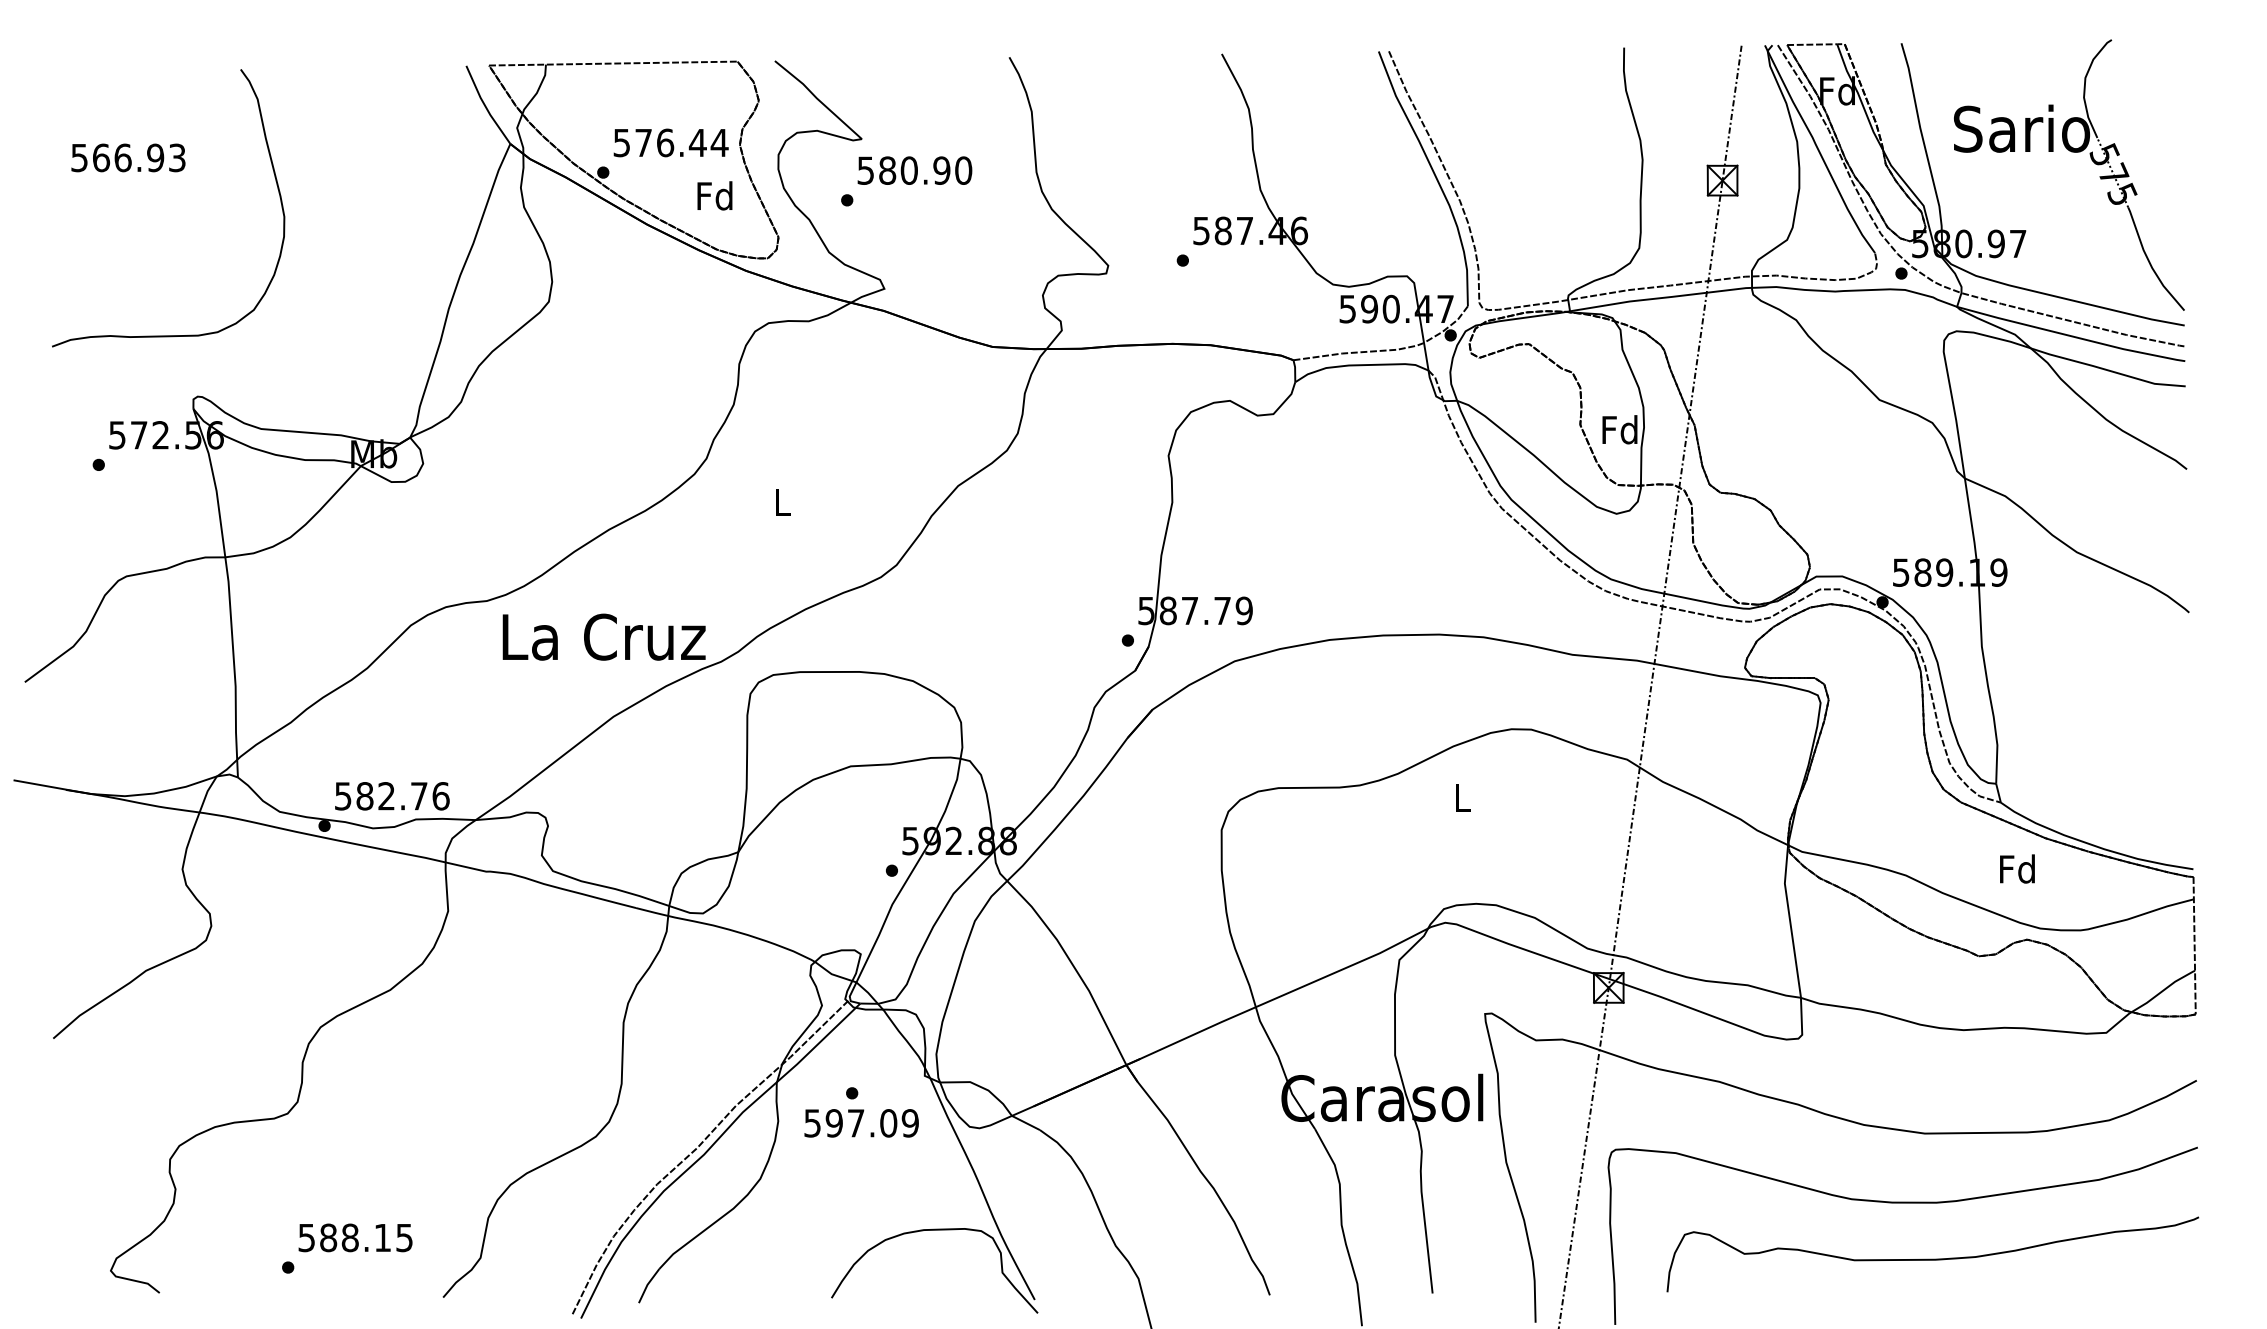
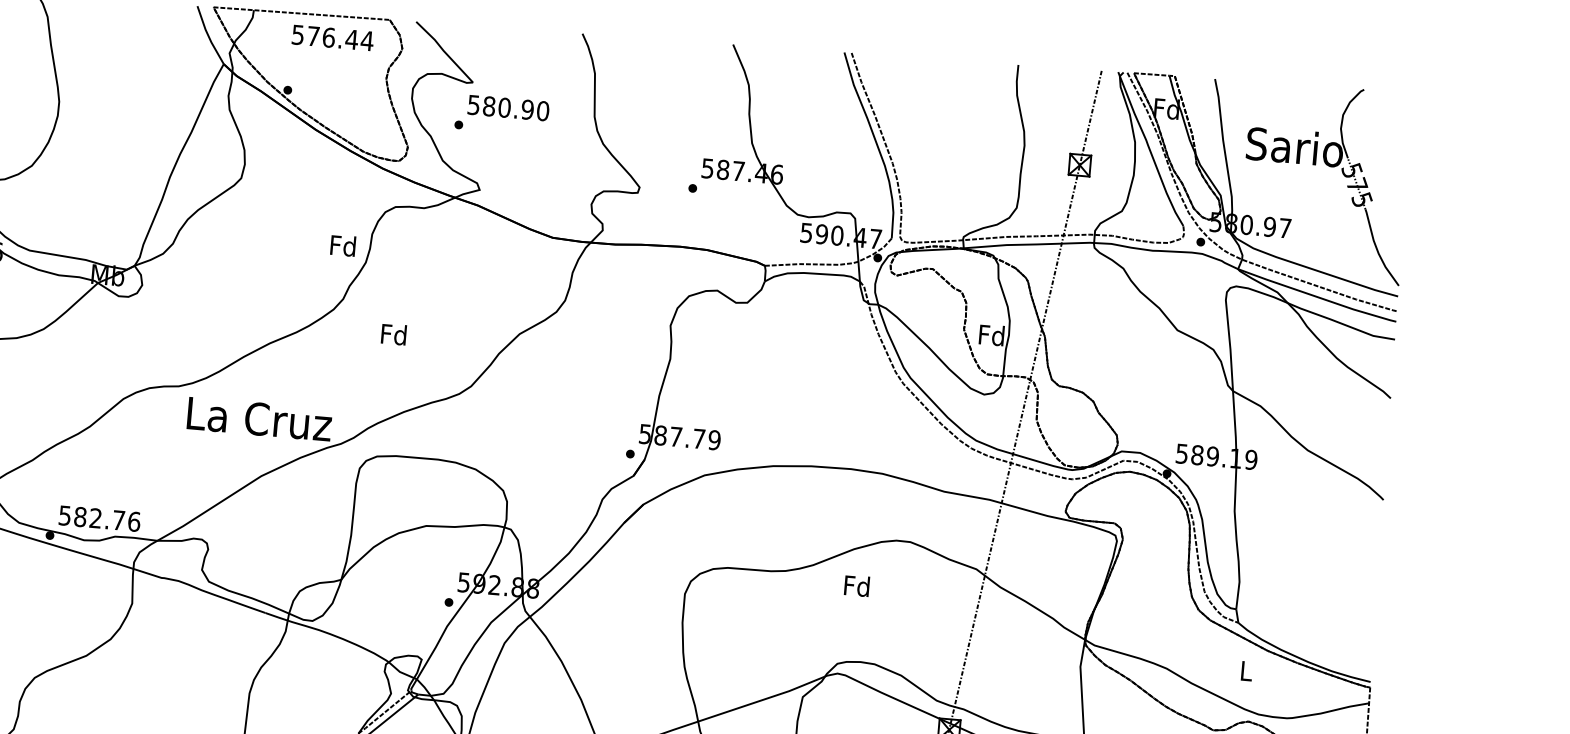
text: (670, 142) -> (332, 37), moved
text: (714, 195) -> (342, 245), moved
text: (781, 501) -> (393, 334), L -> Fd
text: (1461, 797) -> (856, 585), L -> Fd
text: (2017, 868) -> (1246, 670), Fd -> L

